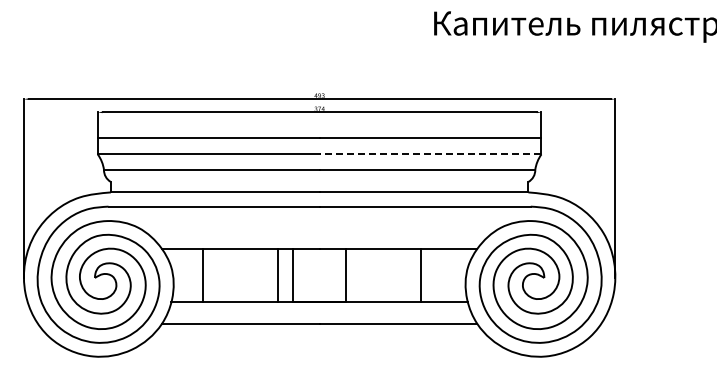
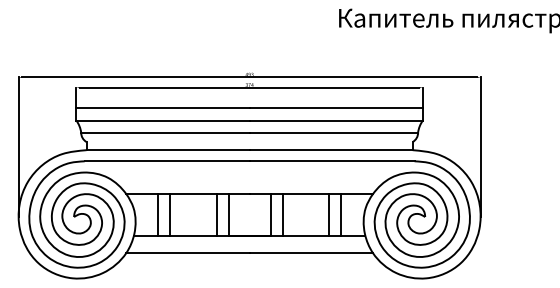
line: (430, 154) -> (336, 120), dashed -> solid
line: (218, 275) -> (170, 215), added
line: (361, 275) -> (282, 215), added
line: (436, 275) -> (340, 215), added

